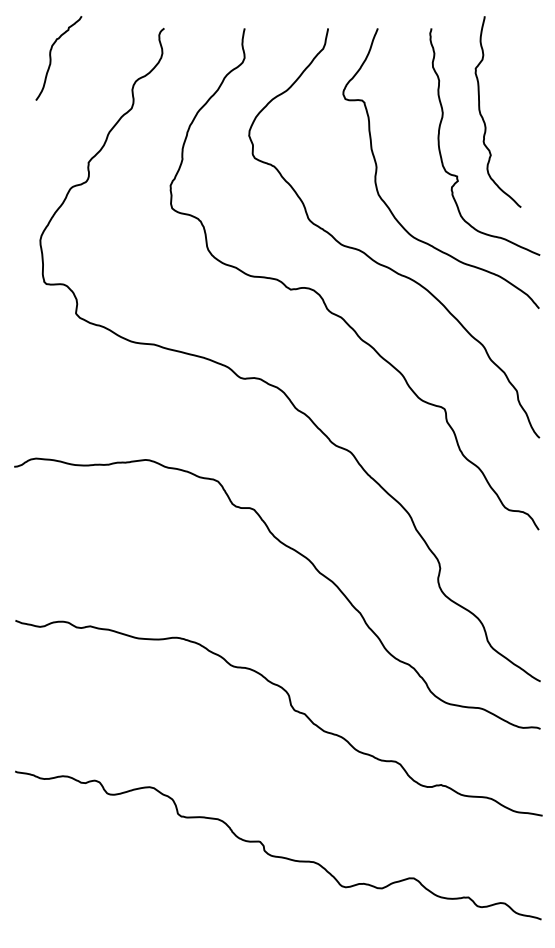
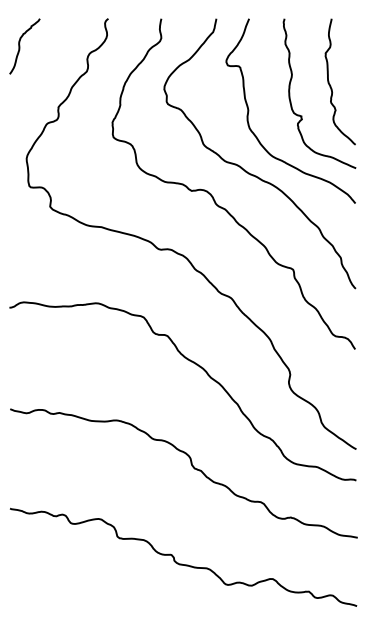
curve: (52, 58) -> (20, 46), moved
curve: (484, 119) -> (331, 86), moved

